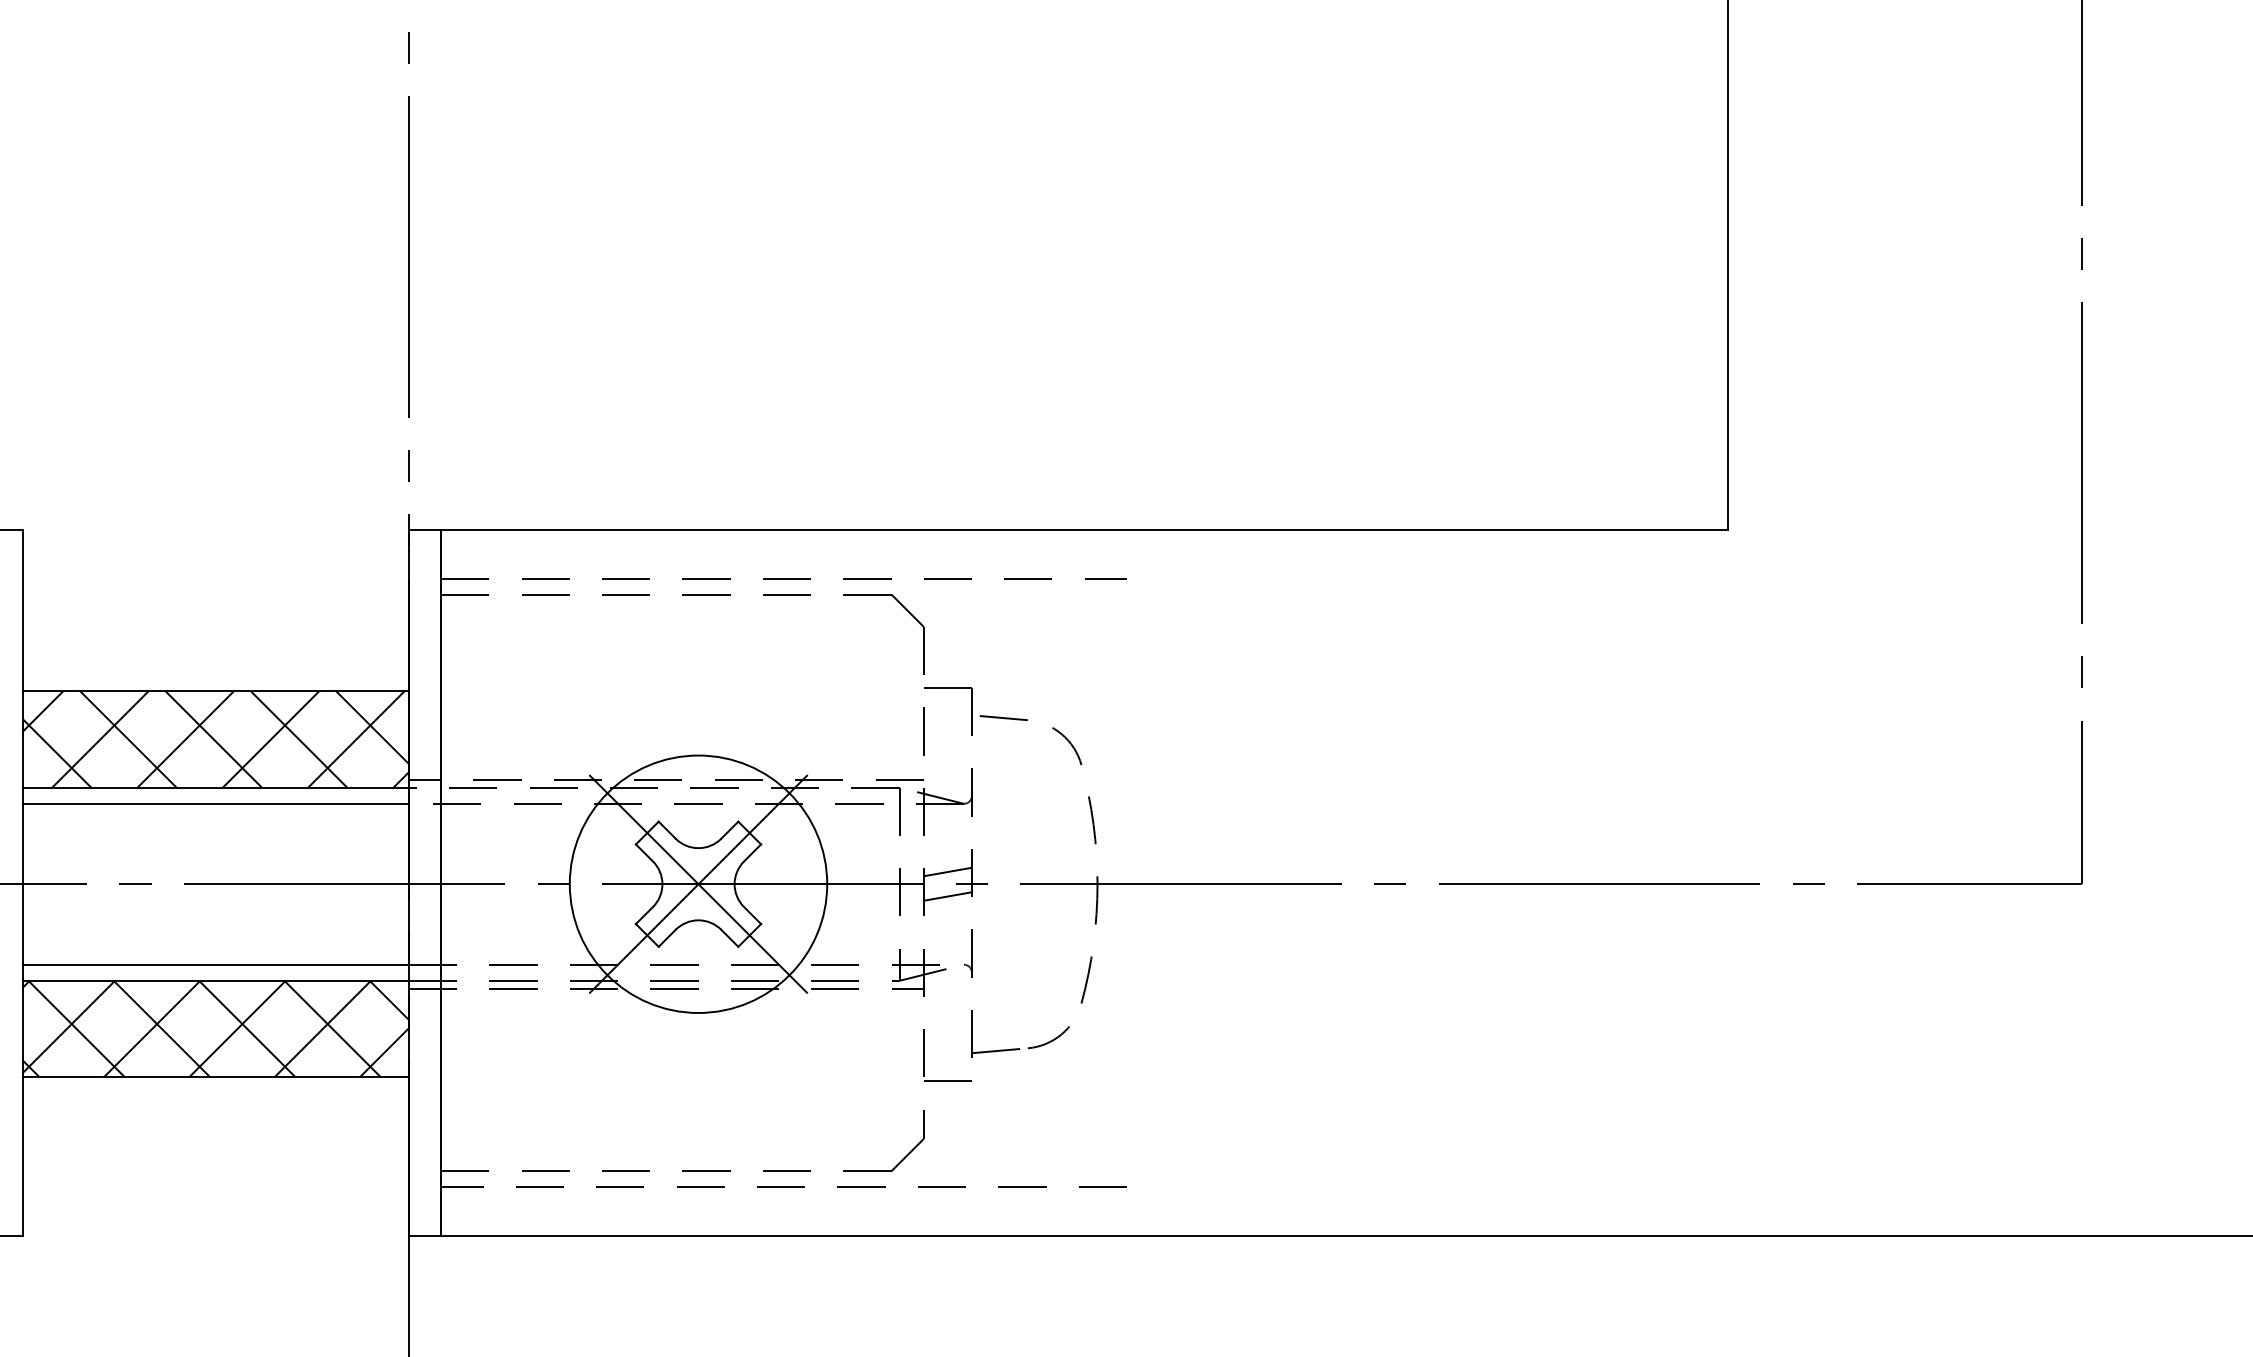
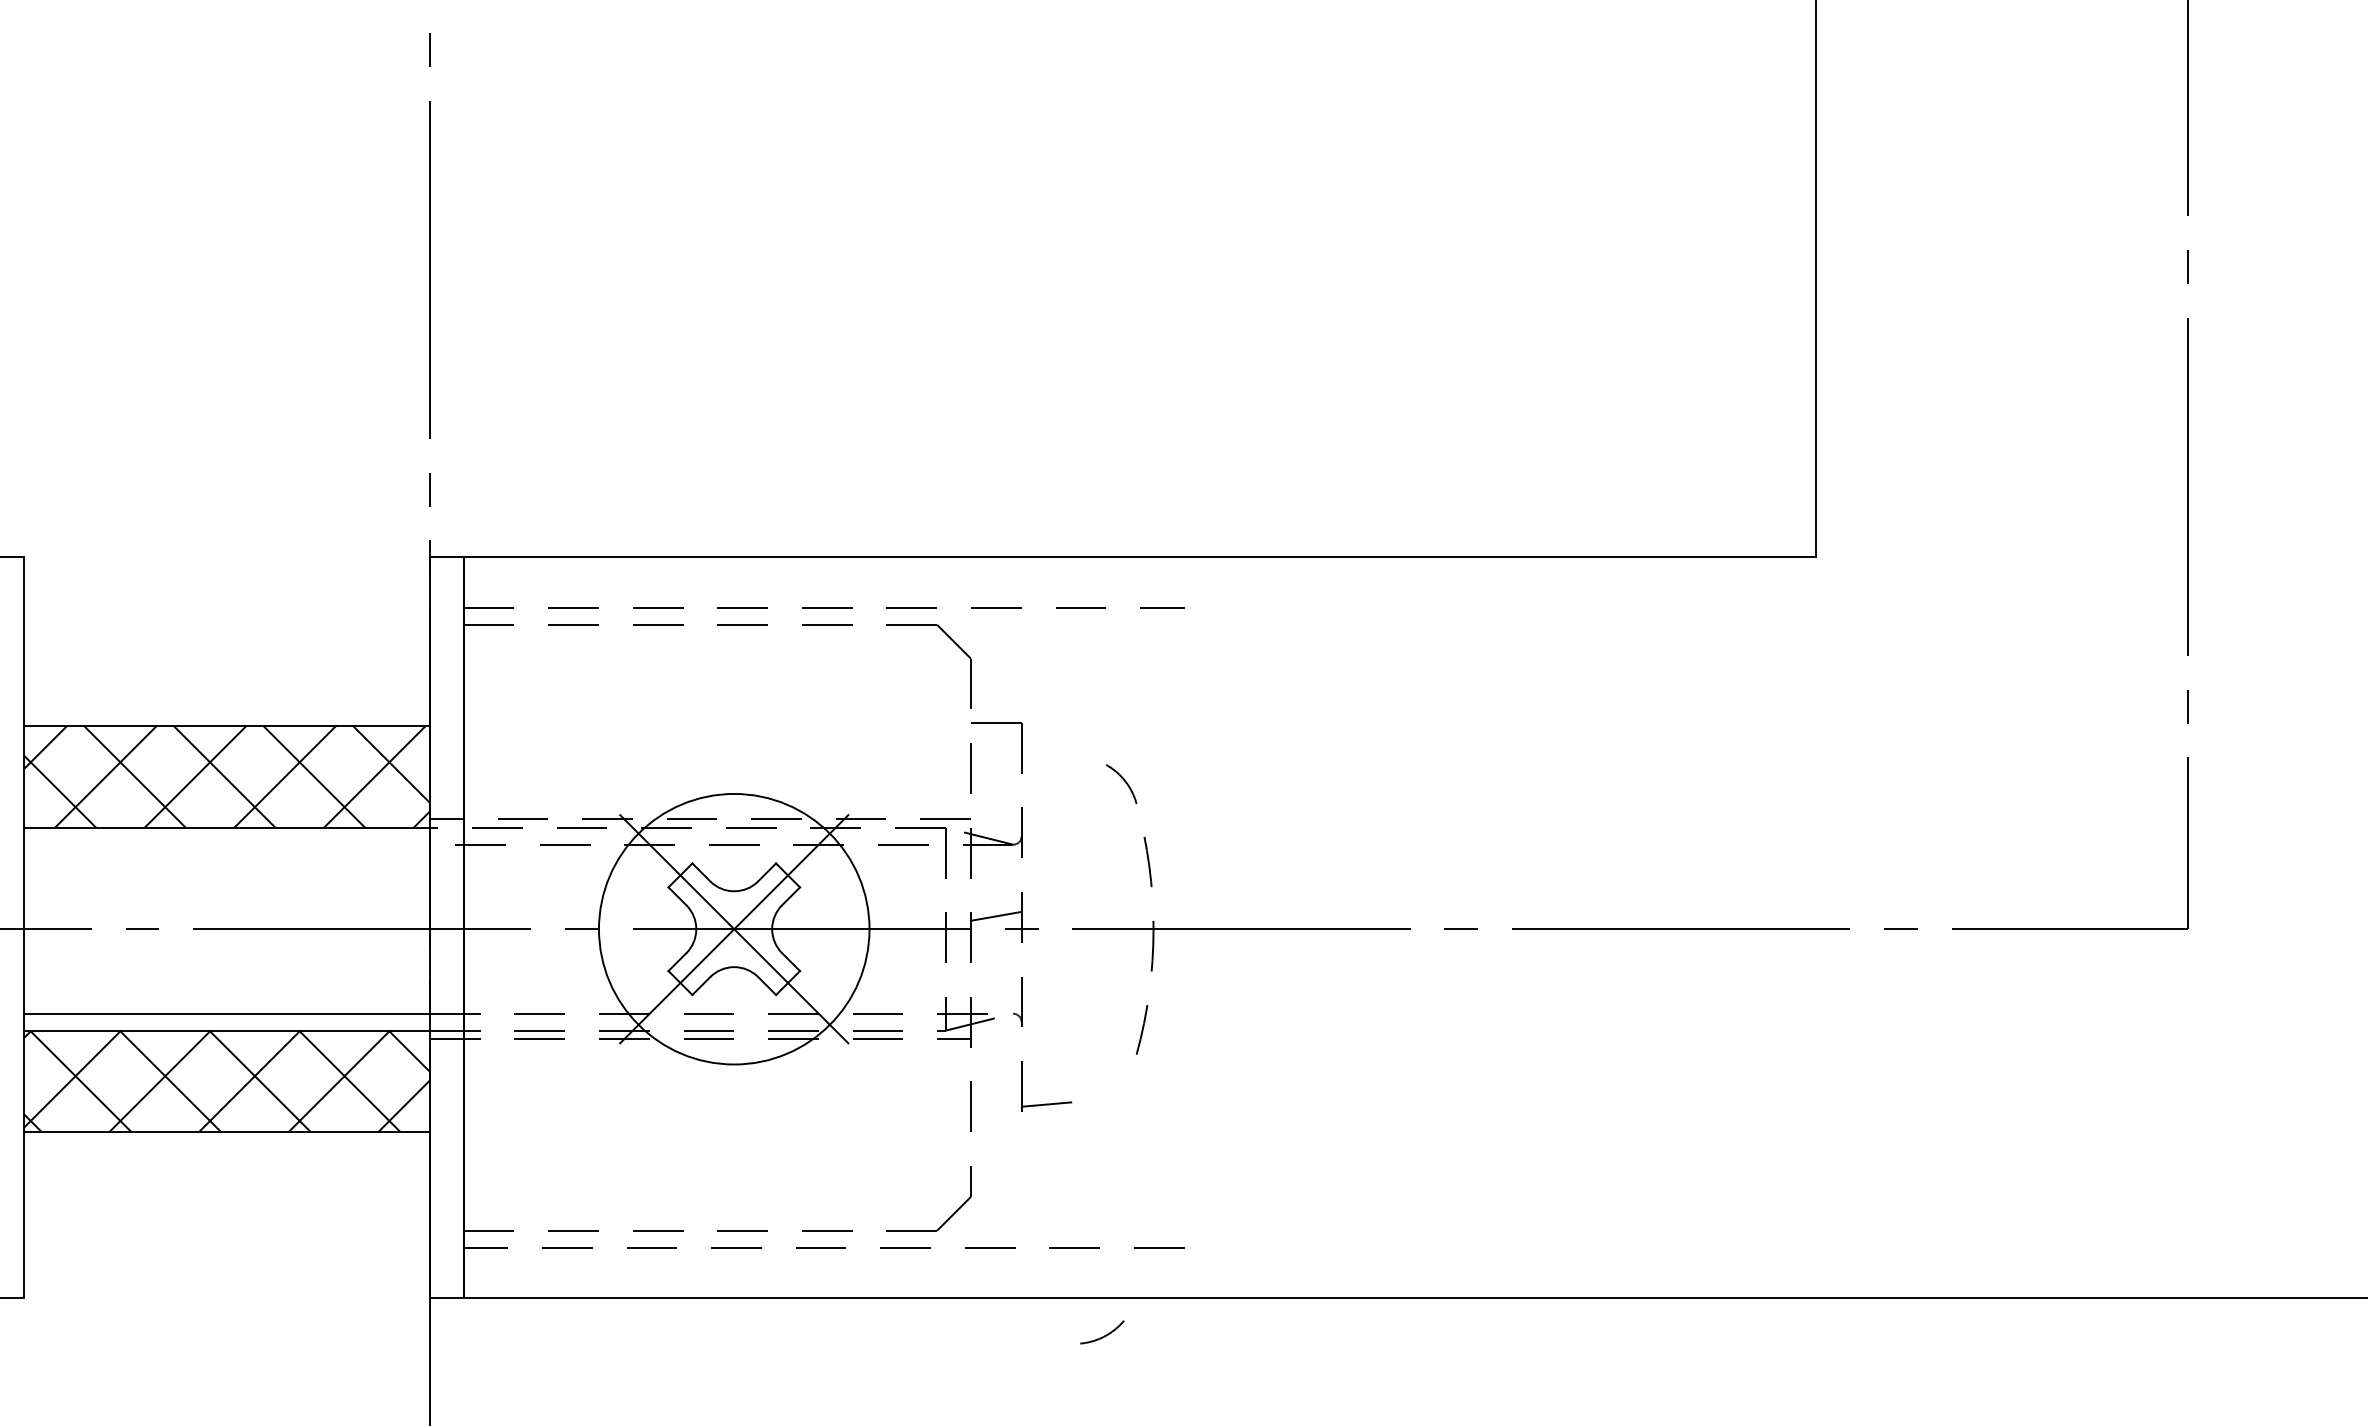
line: (999, 717) -> (1050, 753), removed
line: (215, 803) -> (226, 844), removed
line: (947, 895) -> (995, 941), removed
arc: (1051, 1039) -> (1105, 1334), moved
line: (947, 1080) -> (995, 1135), removed

